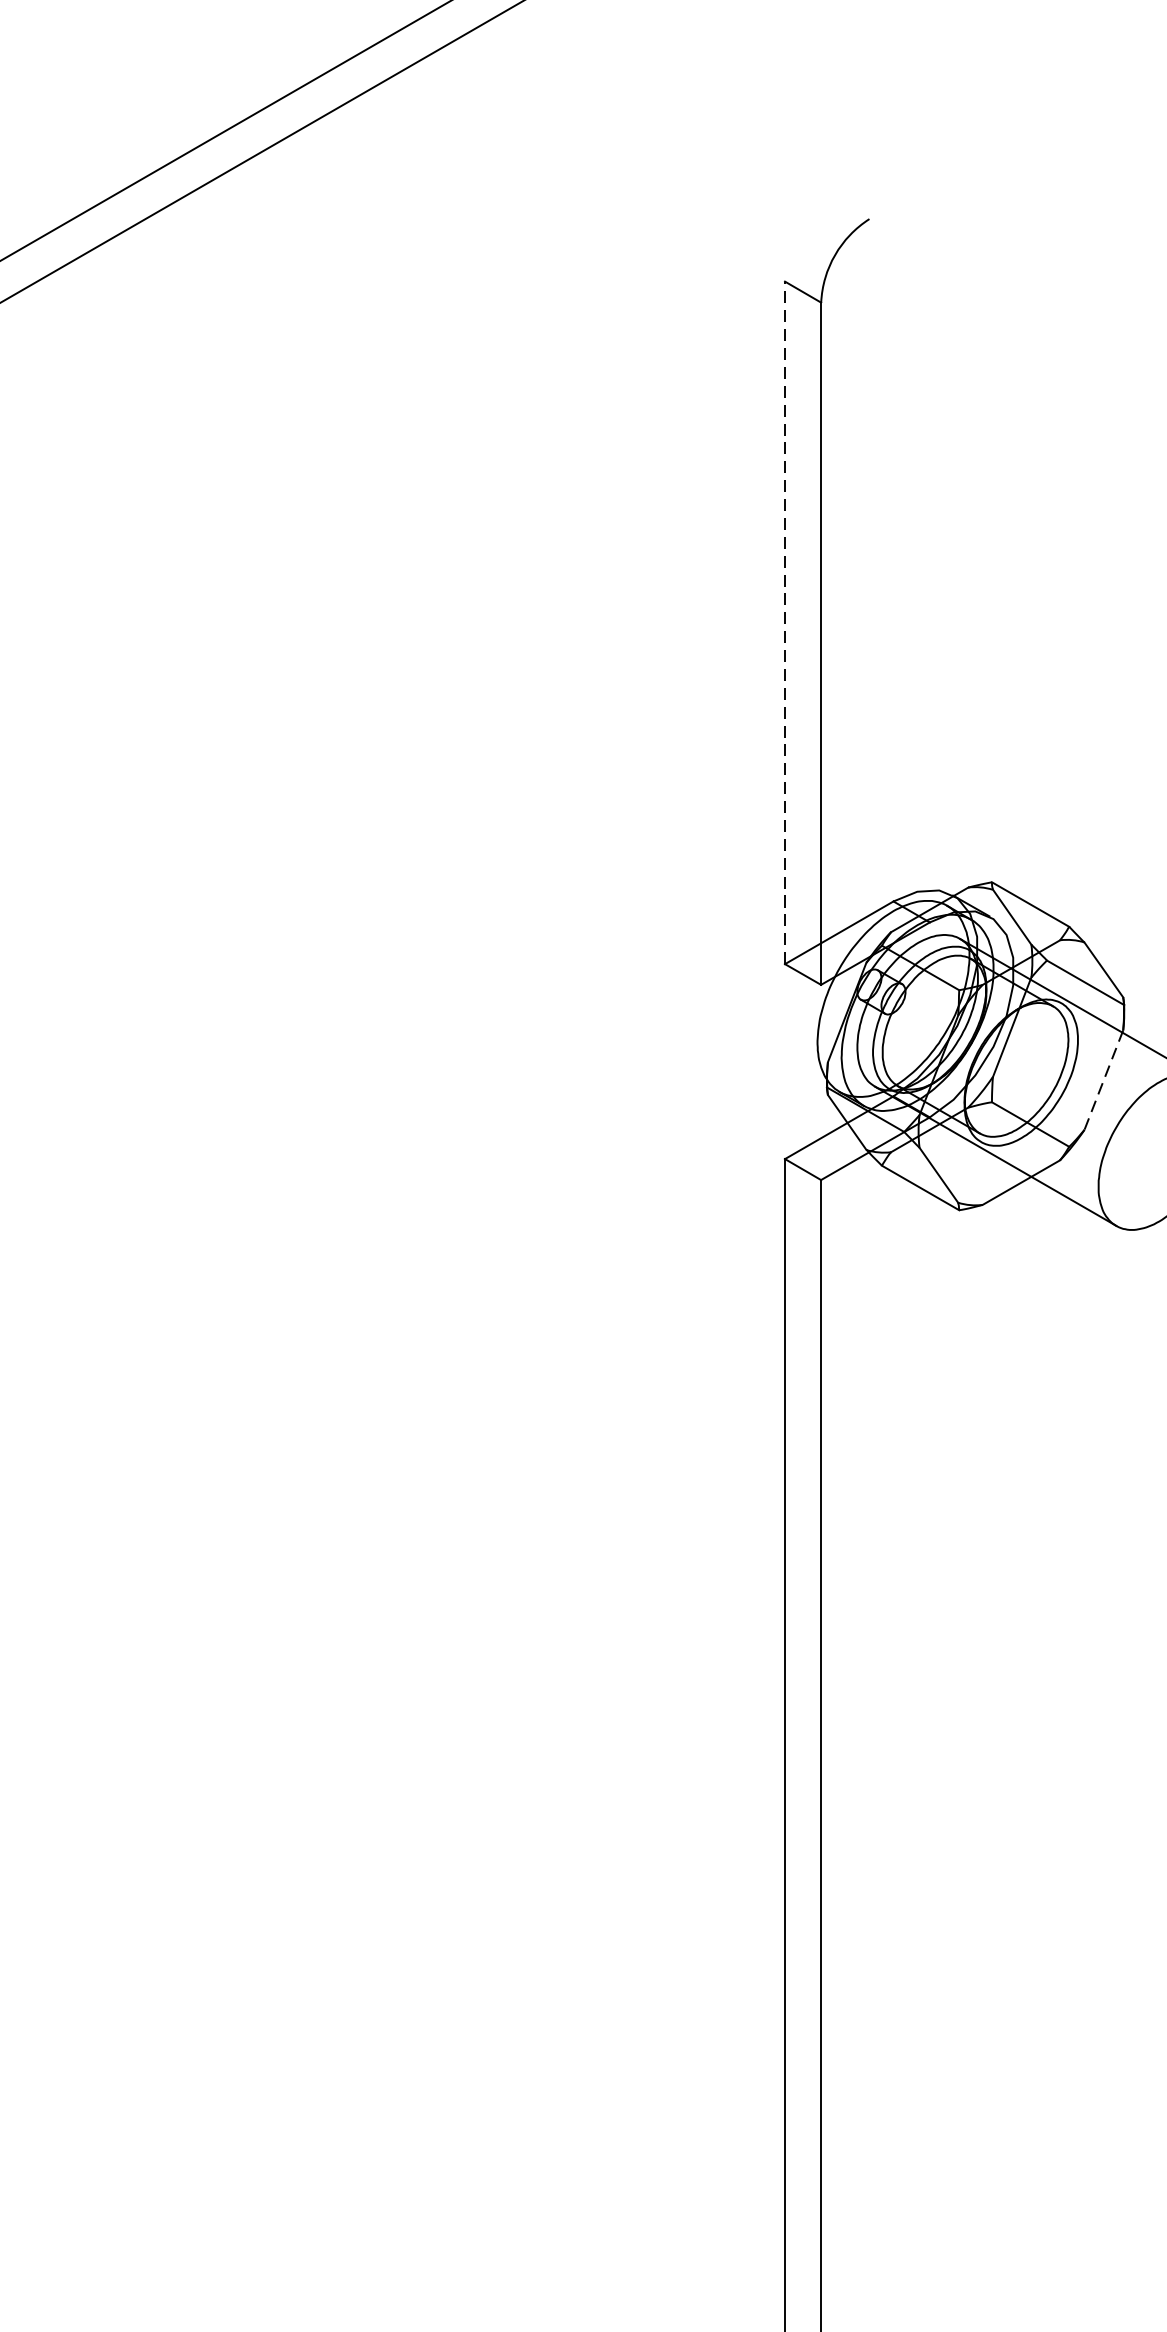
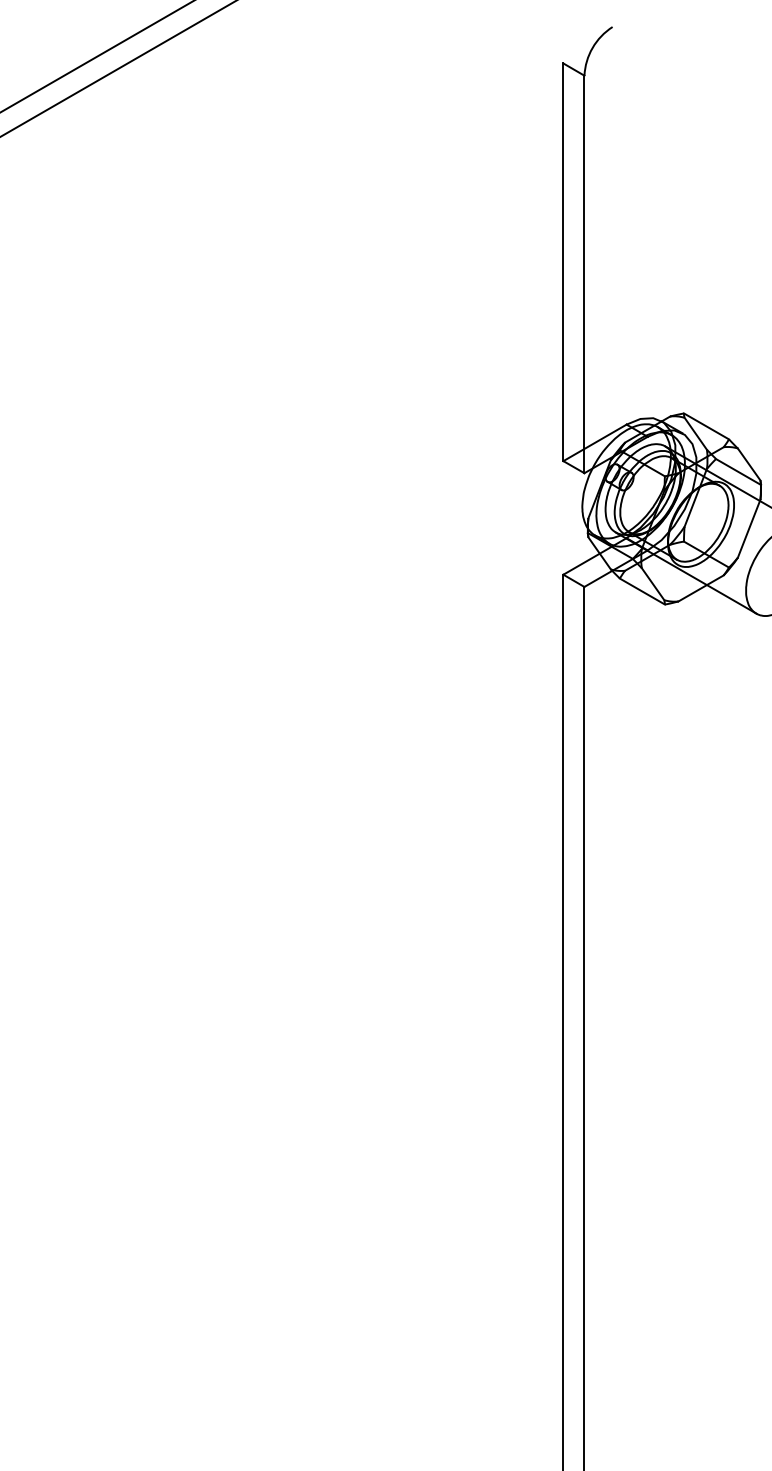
line: (785, 623) -> (563, 262), dashed -> solid
line: (1104, 1081) -> (749, 529), dashed -> solid

